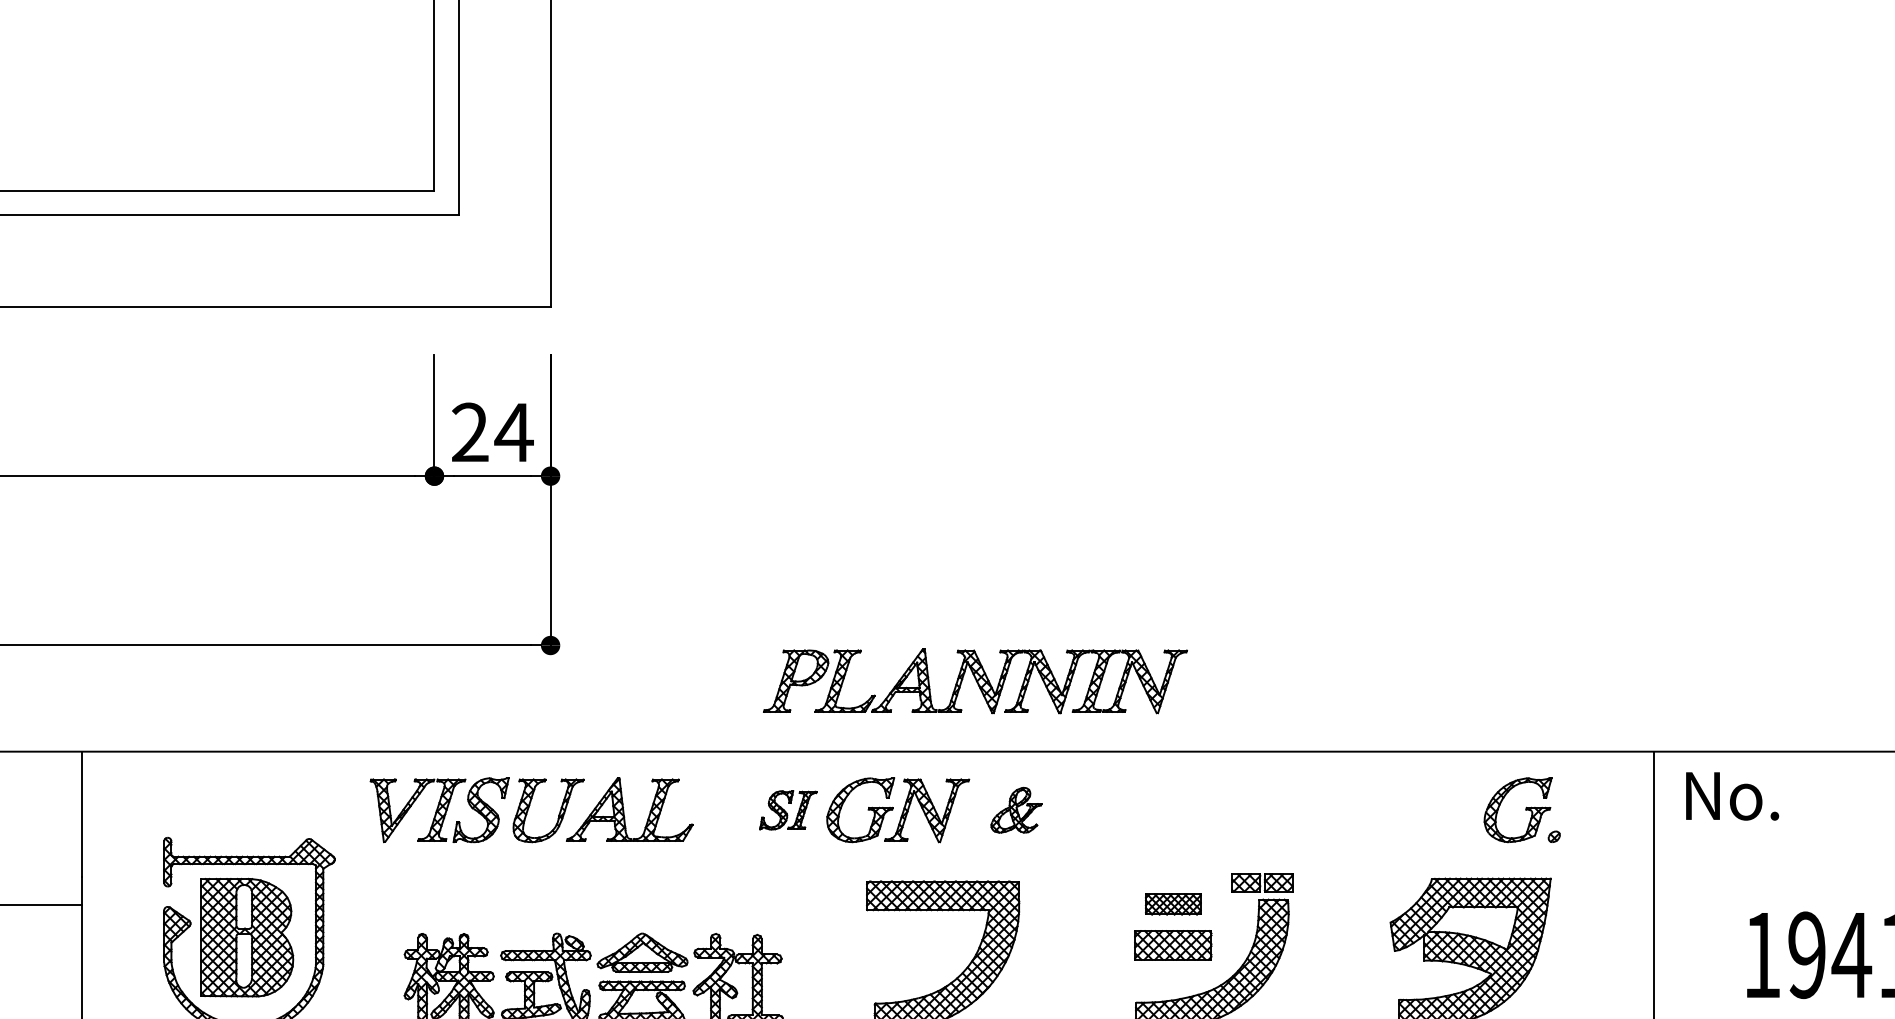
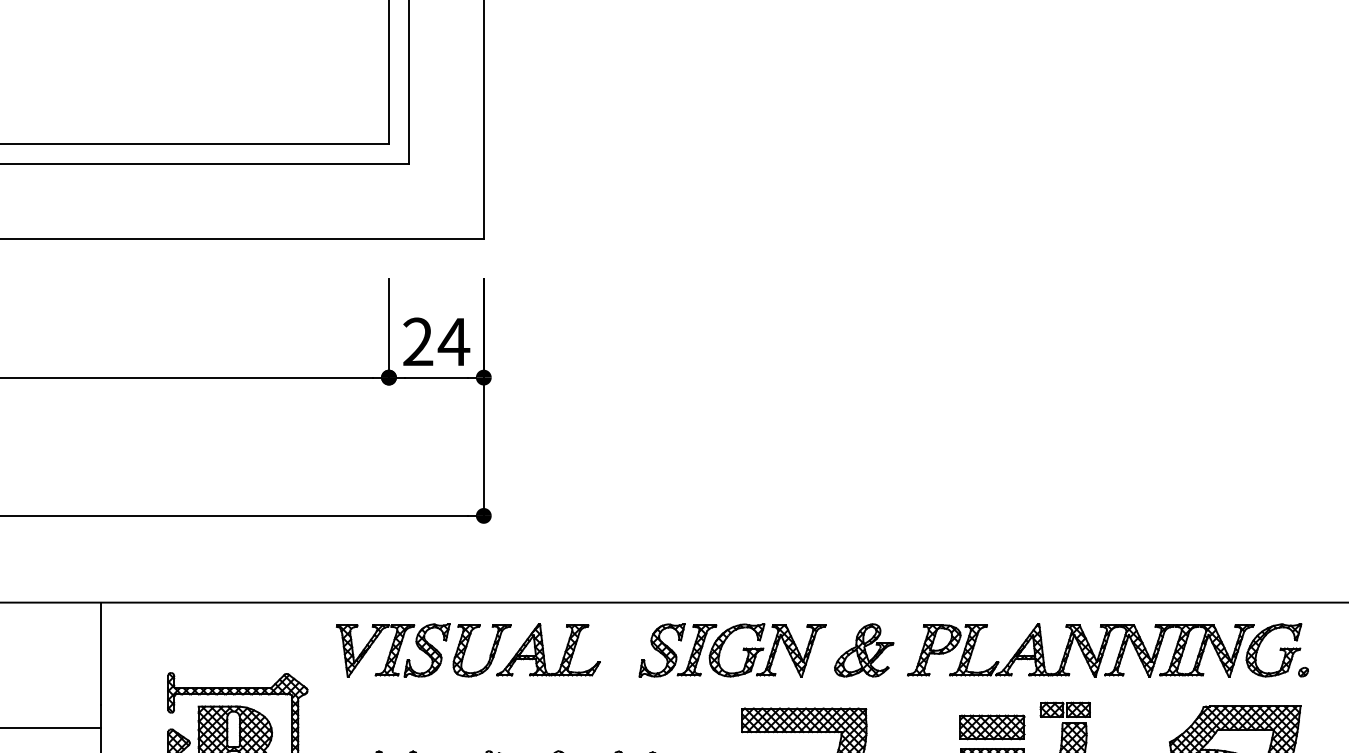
part: (975, 681) -> (1080, 650), moved
part: (788, 810) -> (678, 650), size x1.67
part: (1016, 810) -> (864, 650), size x1.43
part: (1173, 904) -> (992, 727), size x1.43

